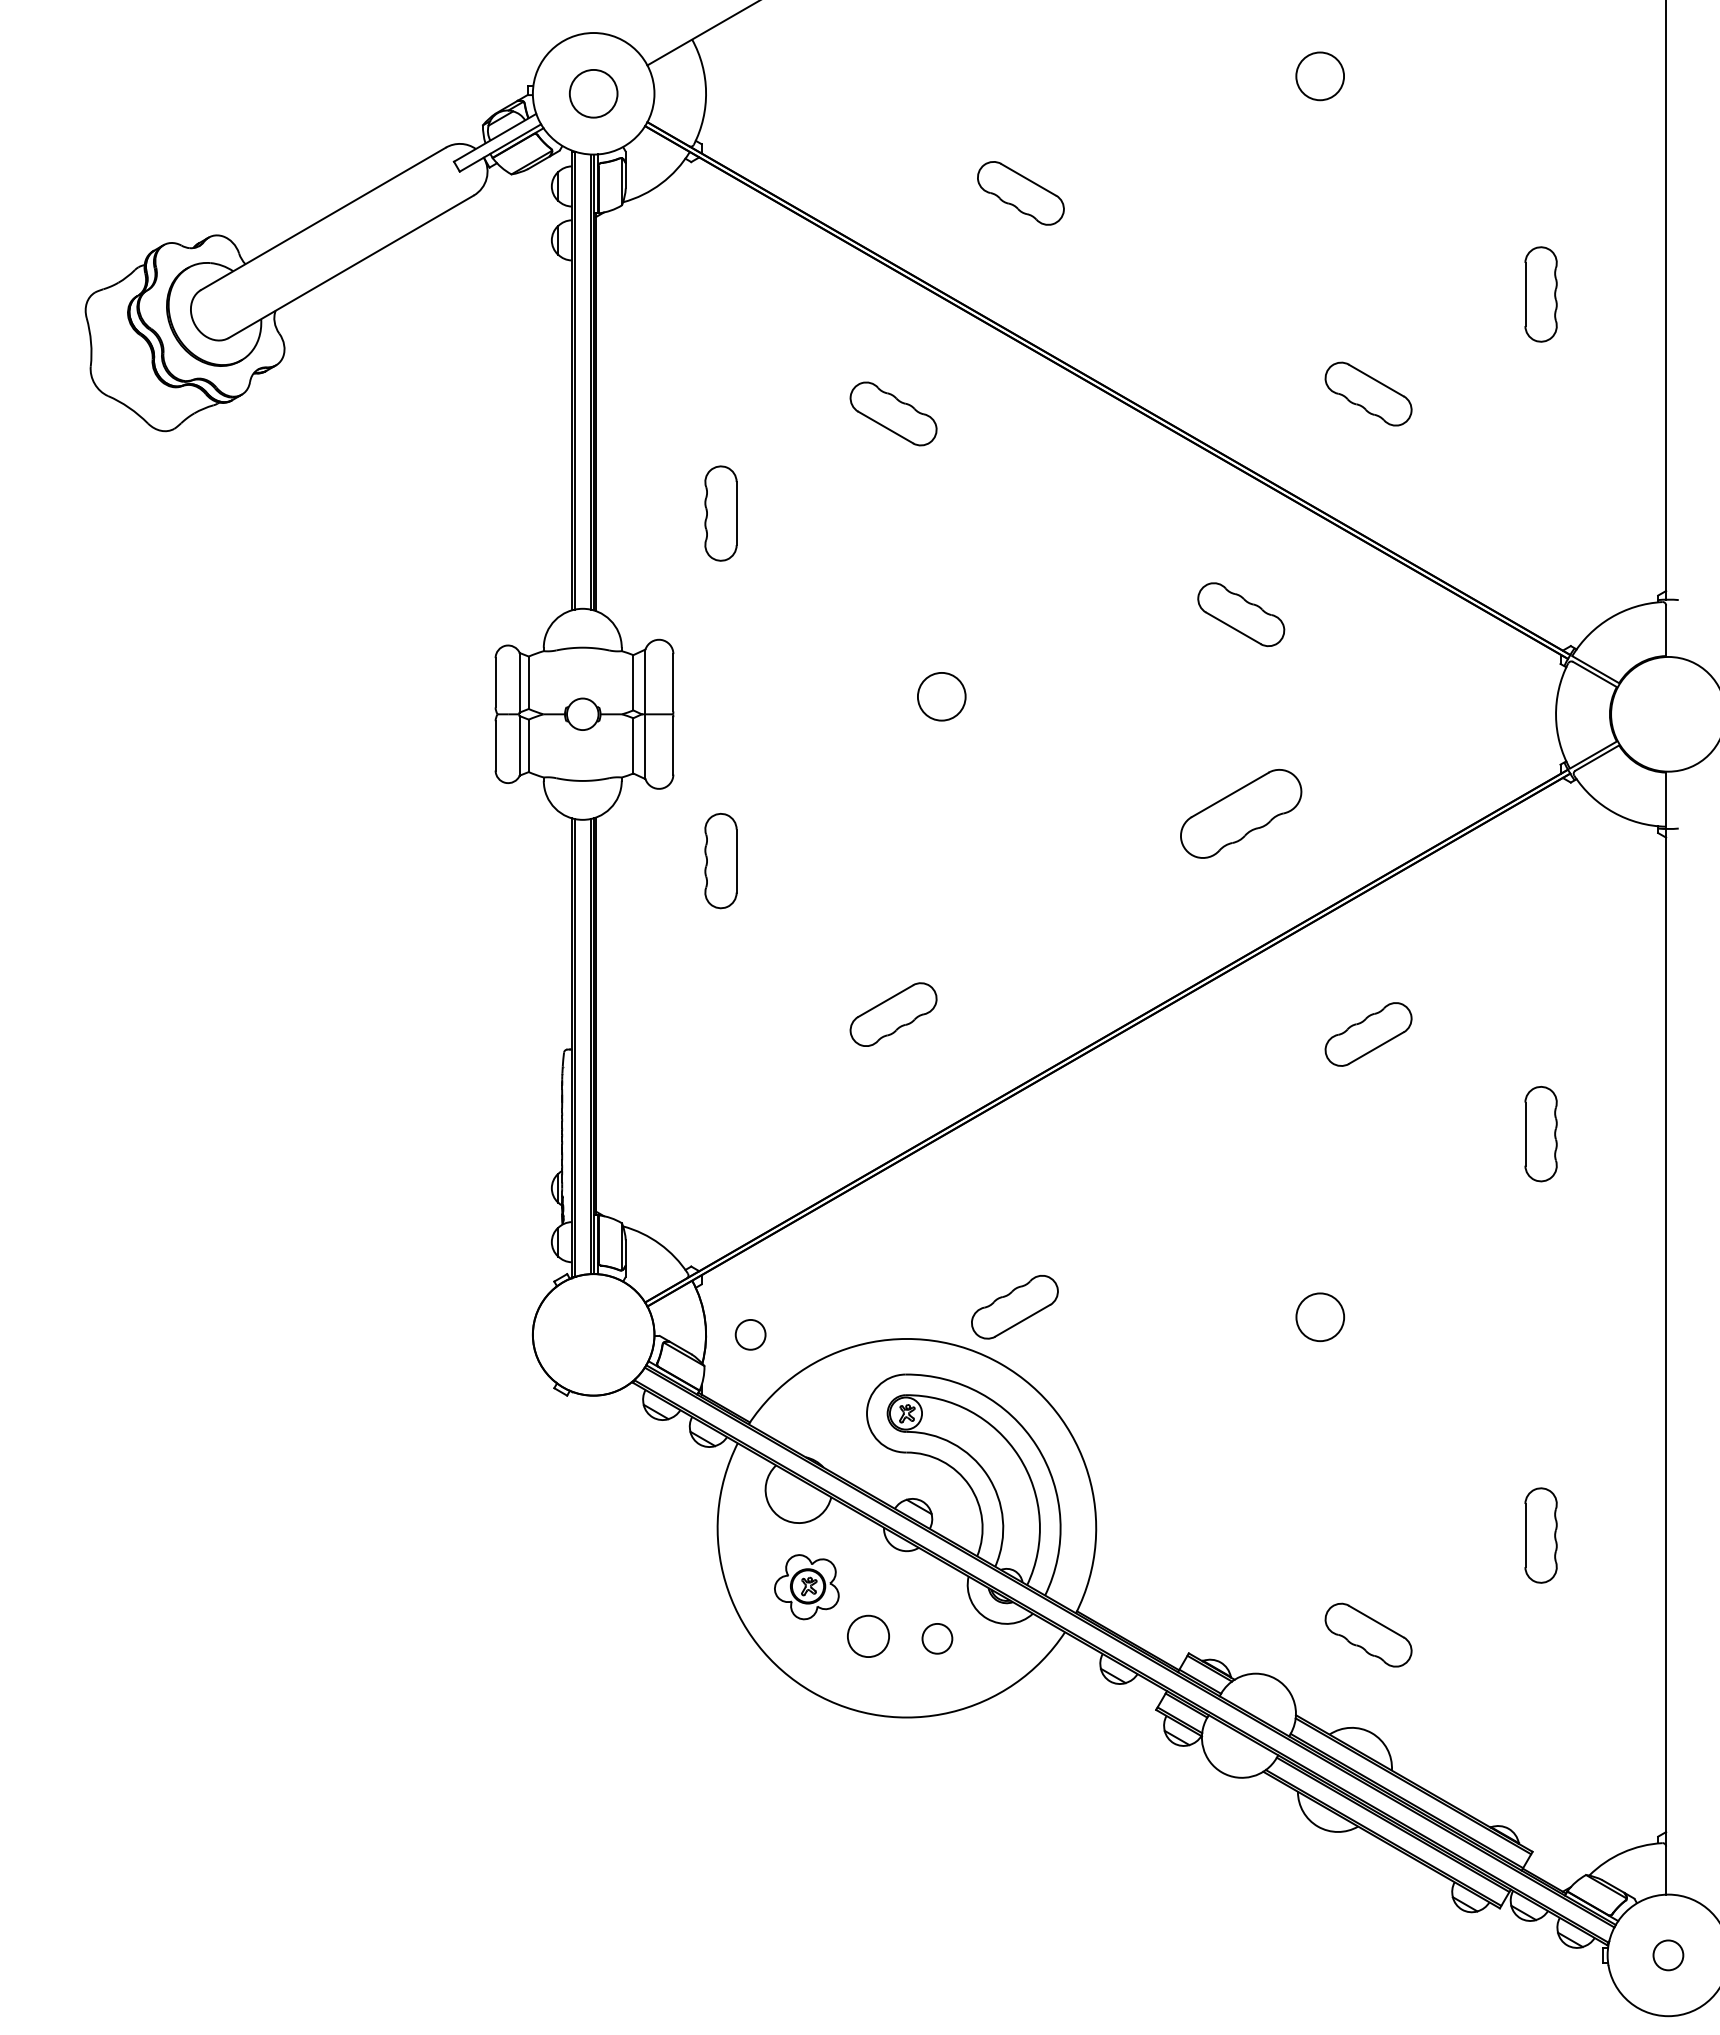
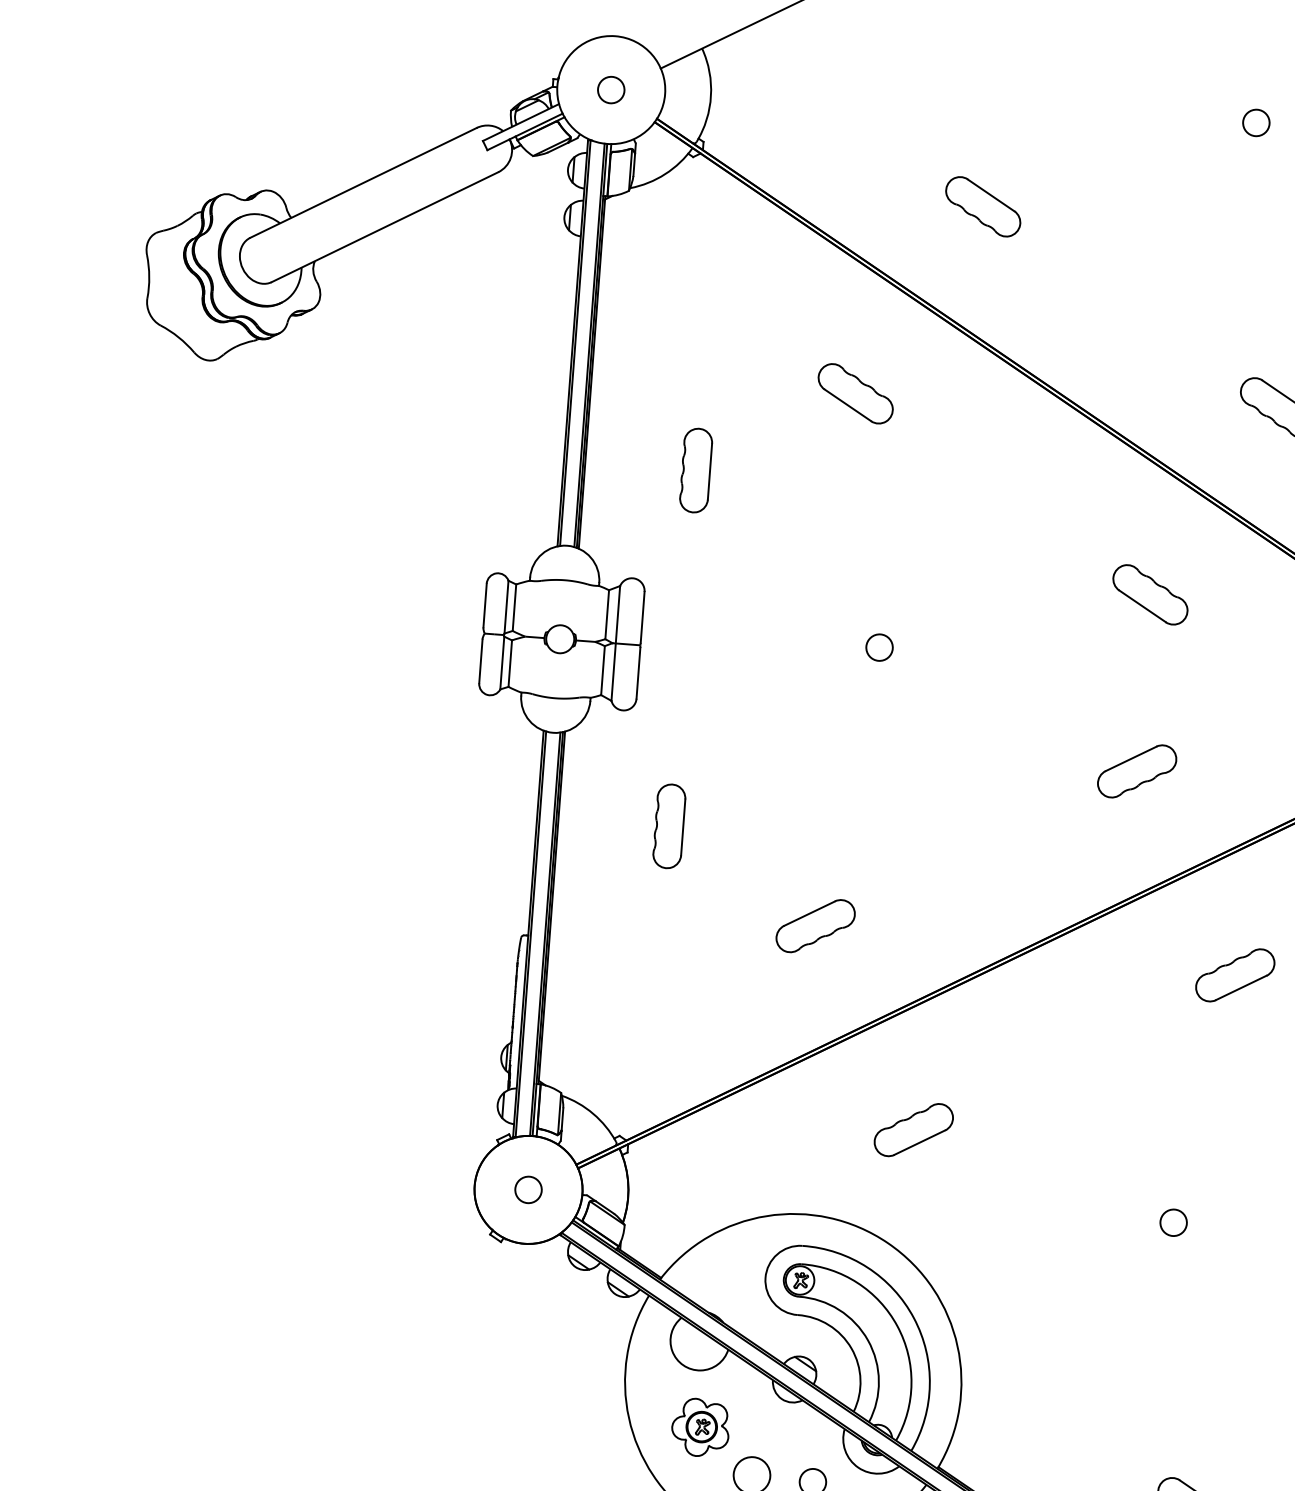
circle: (1320, 75) -> (1256, 122), size x0.62
circle: (593, 93) -> (611, 89), size x0.62
circle: (941, 696) -> (879, 647), size x0.62
part: (1241, 813) -> (1137, 771), size x0.71
part: (720, 861) -> (668, 826), moved
part: (1014, 1307) -> (913, 1130), moved
circle: (1320, 1317) -> (1173, 1222), size x0.62
circle: (750, 1334) -> (528, 1189), moved

